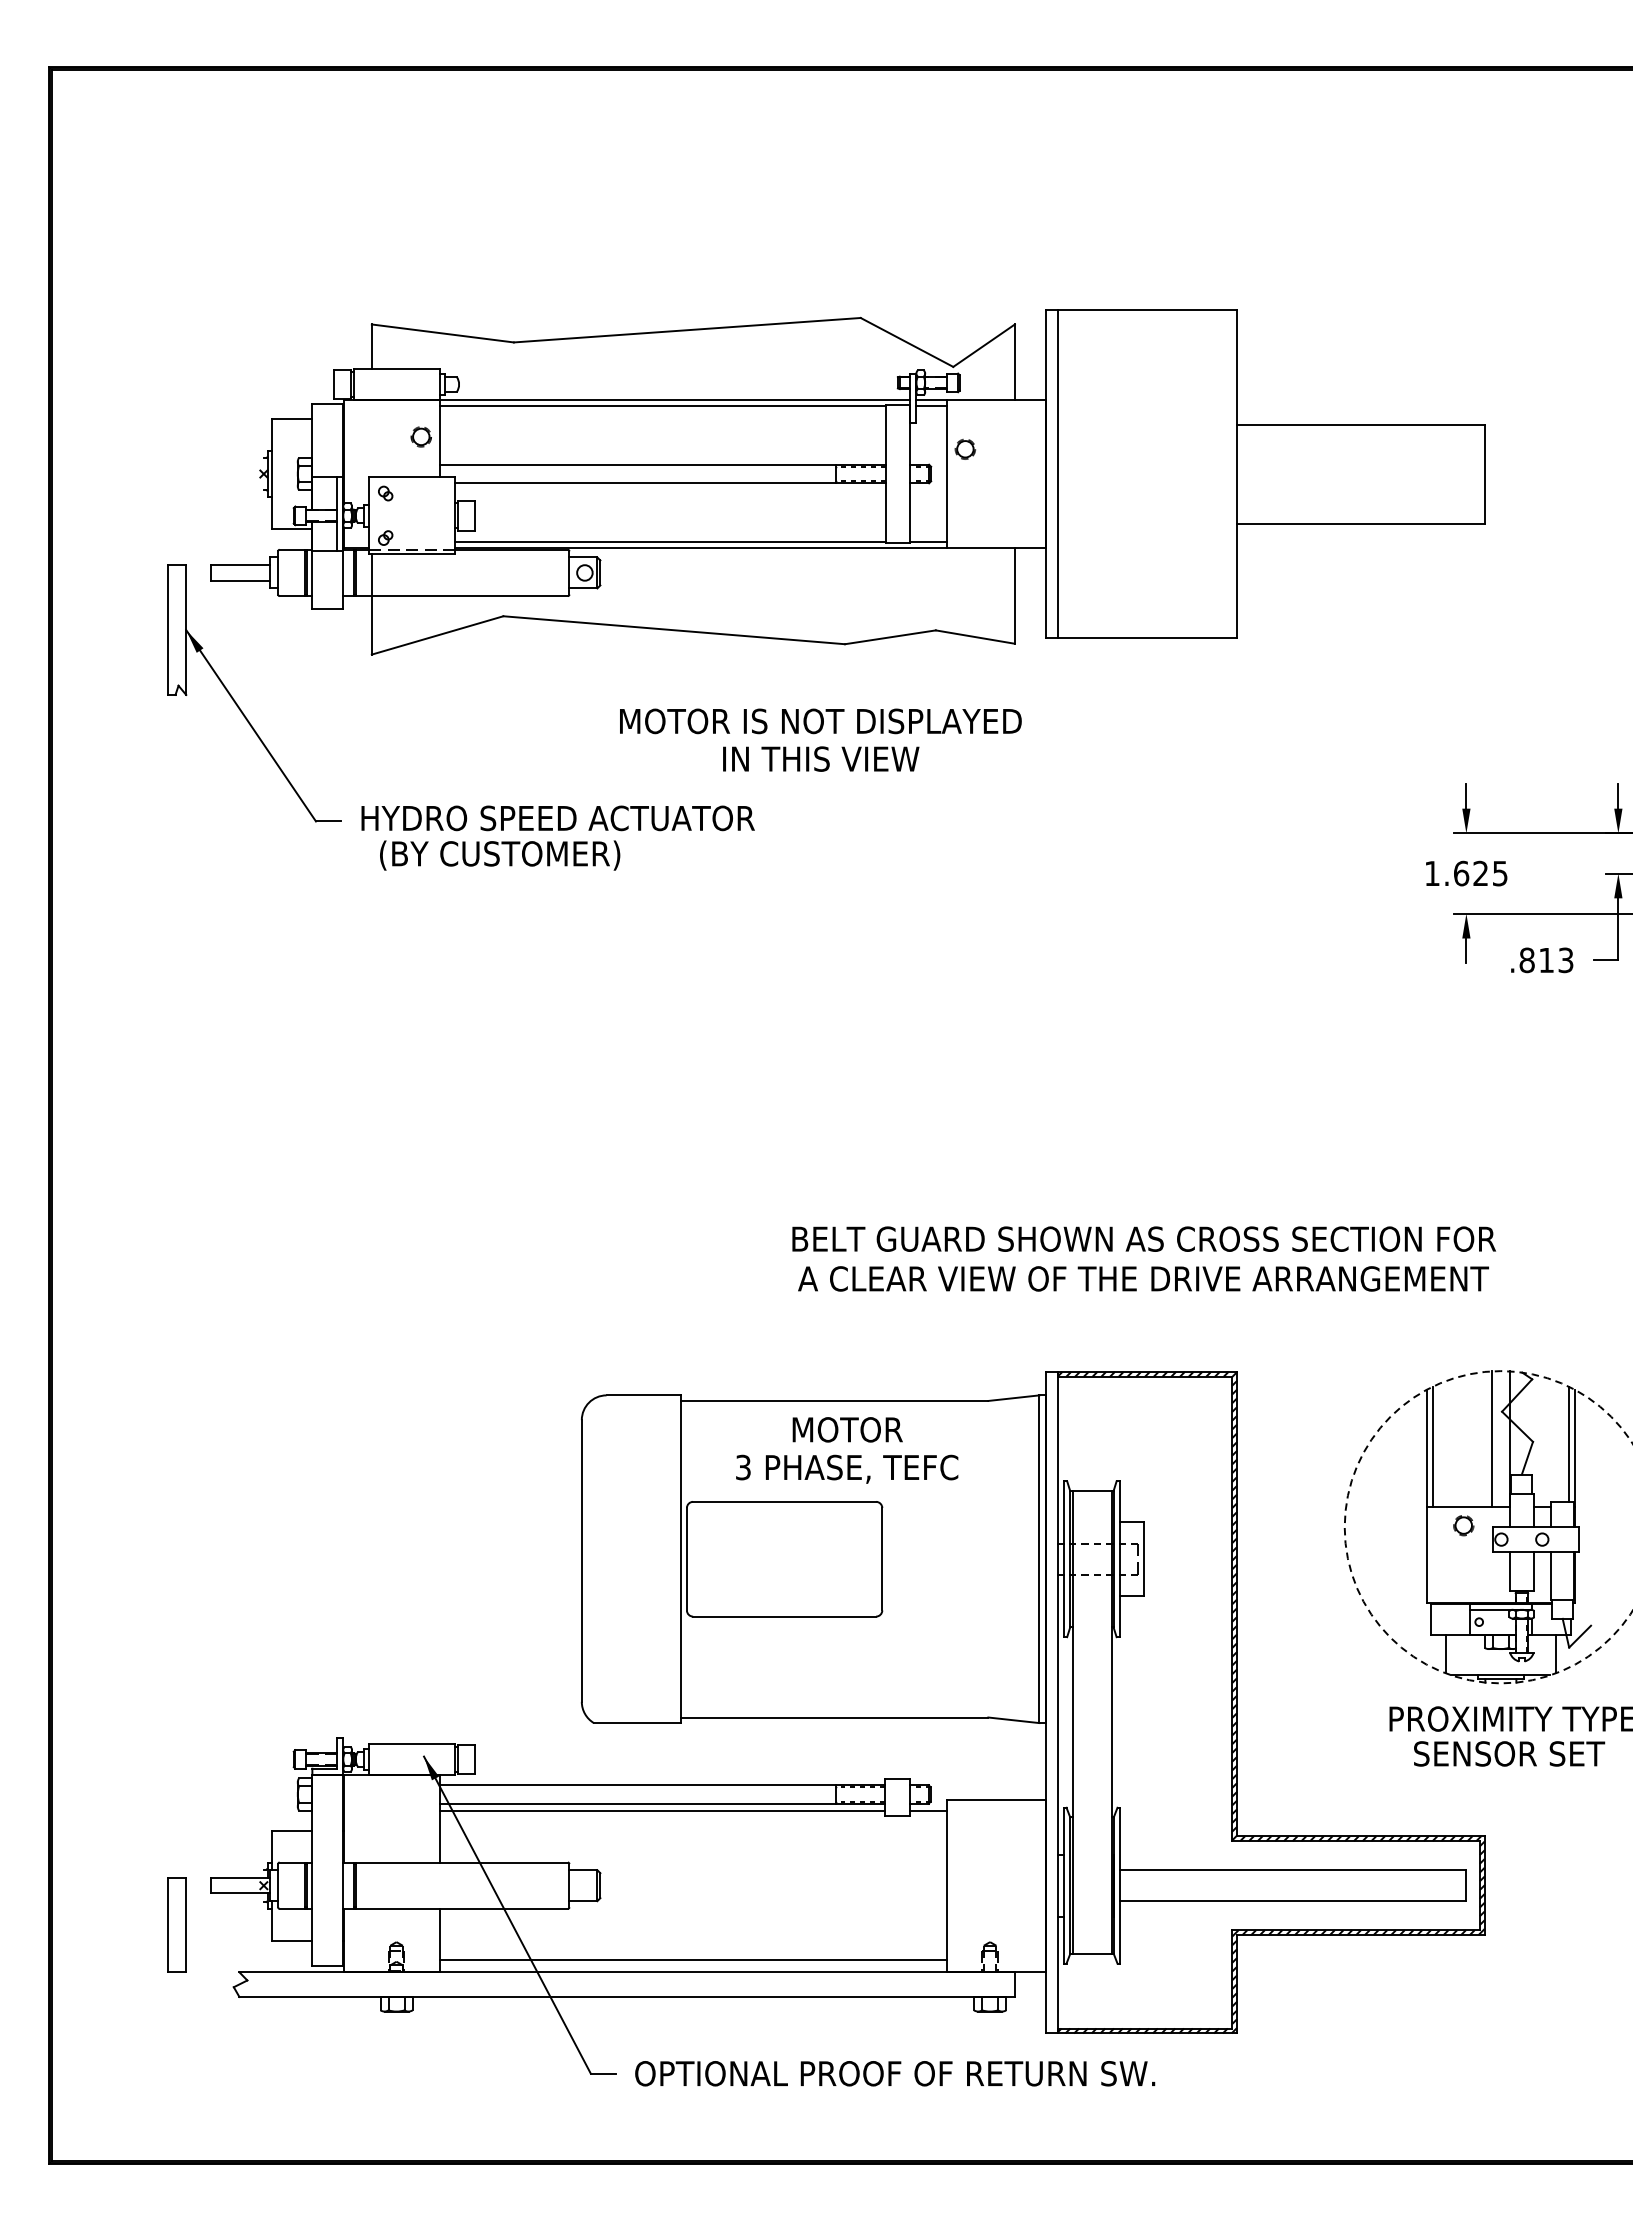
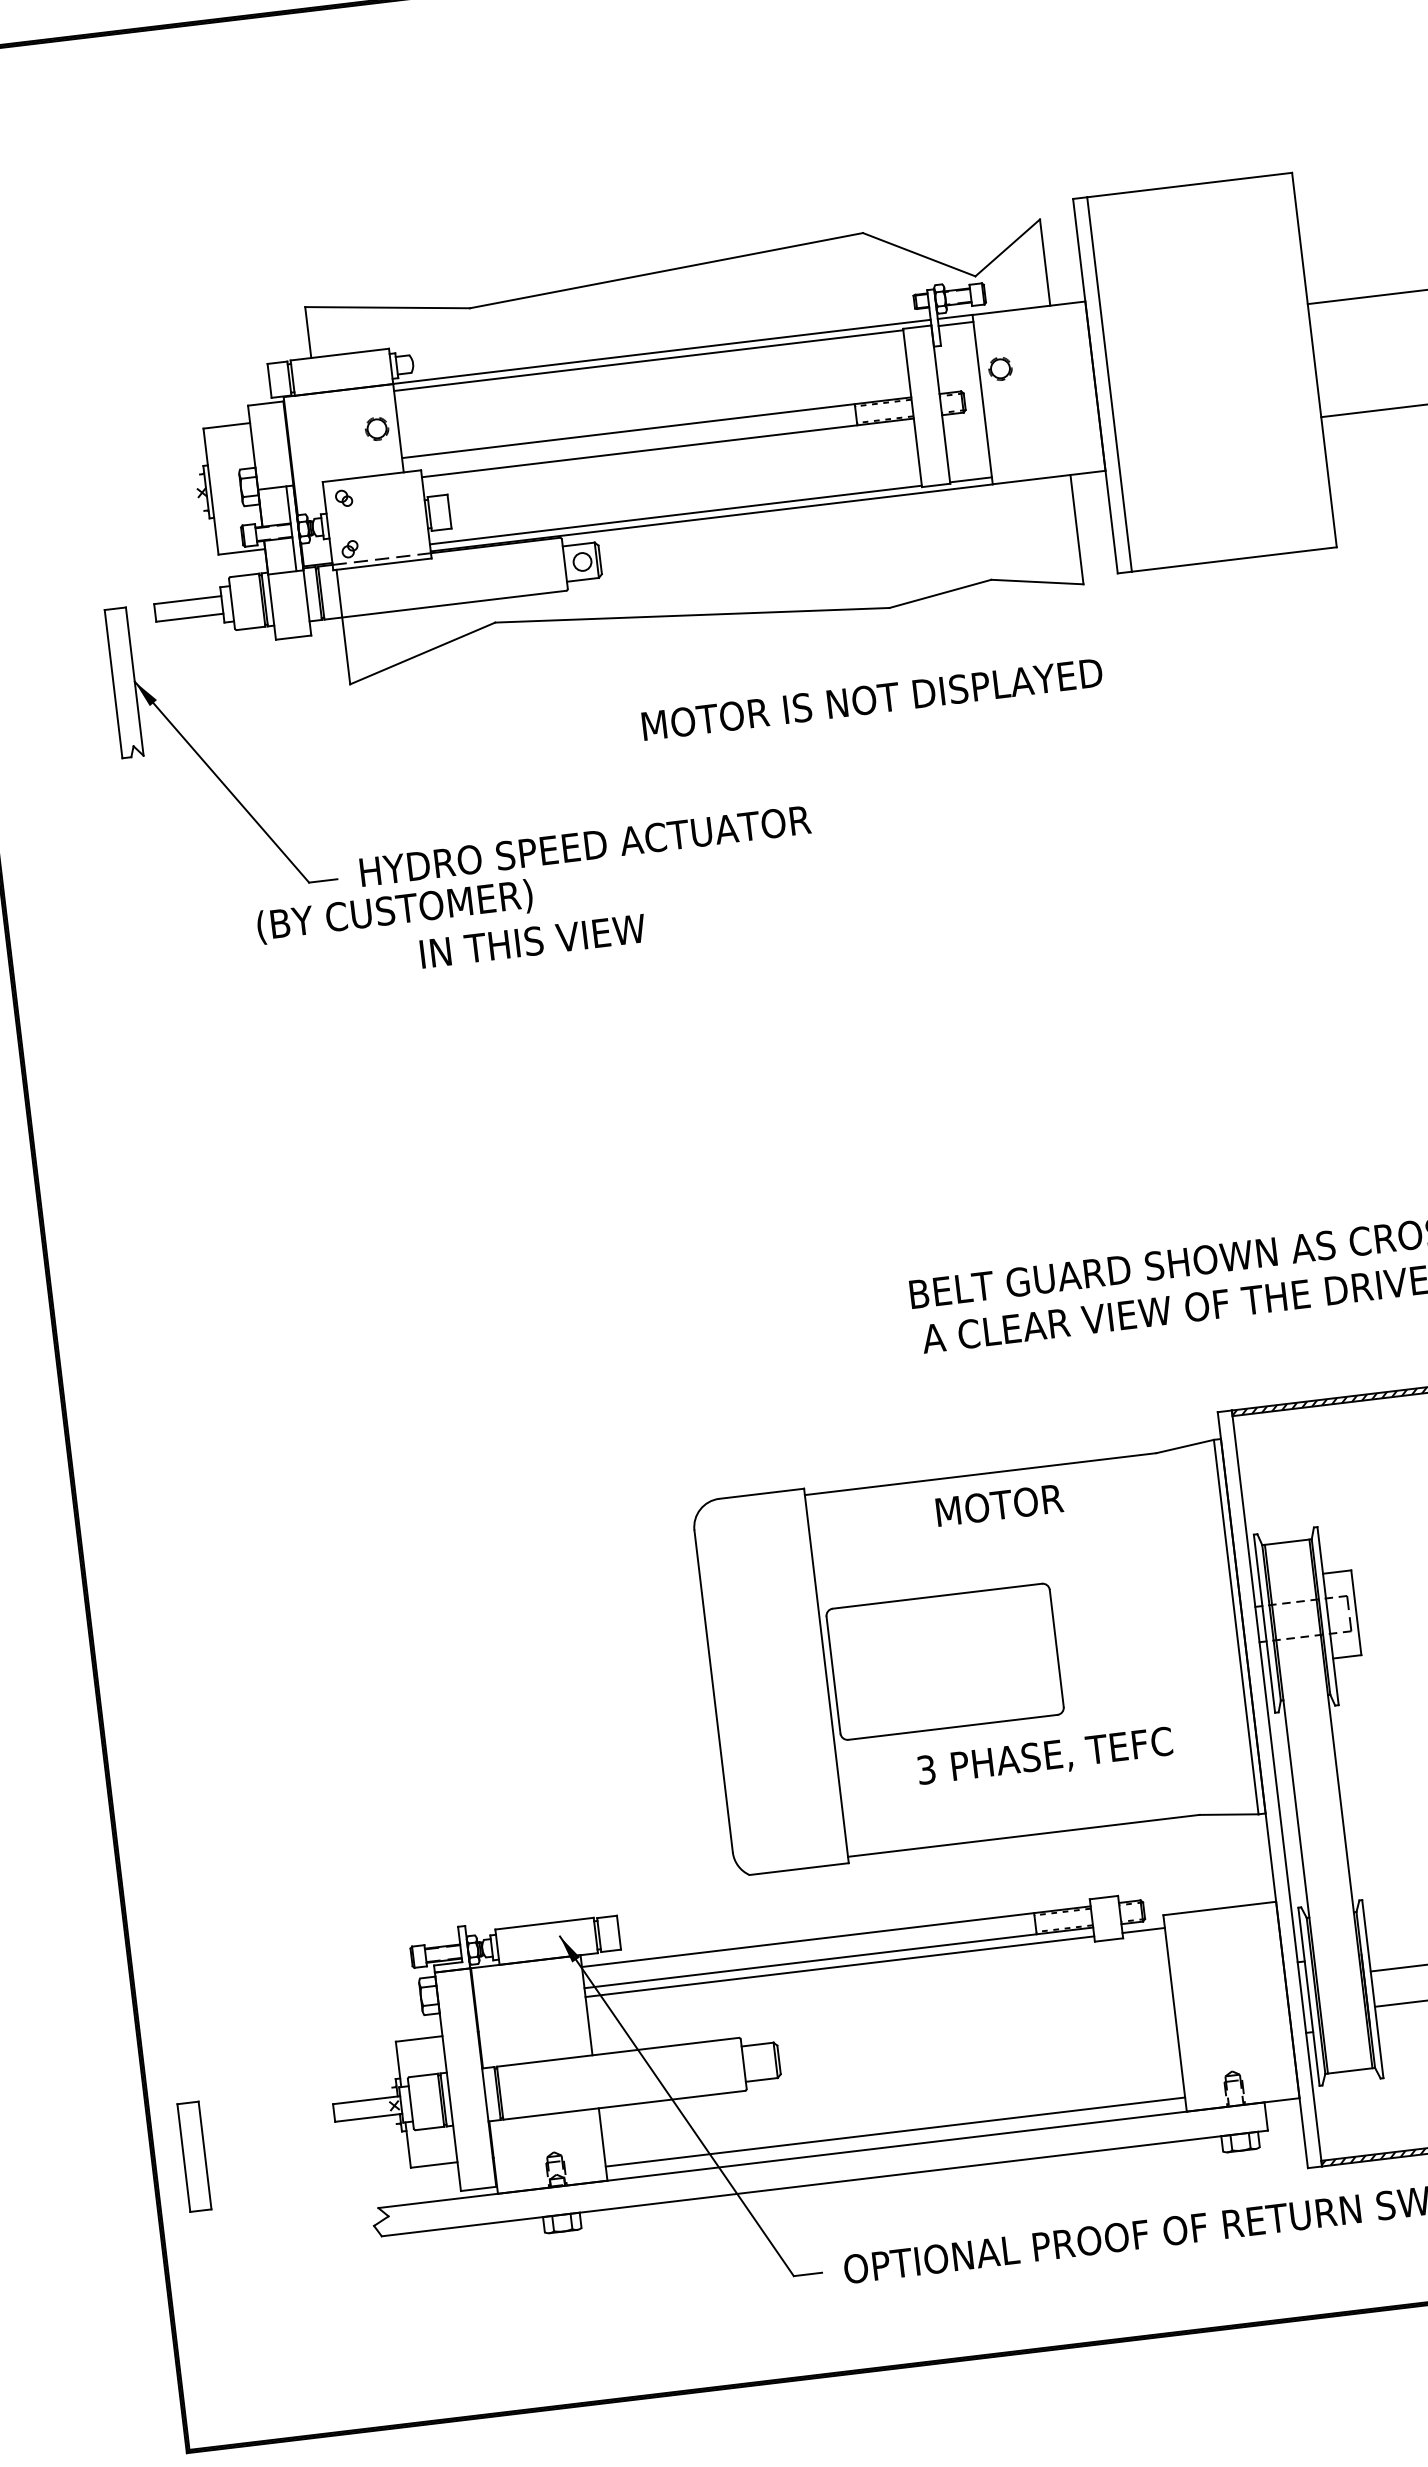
text: (821, 758) -> (533, 940), moved
text: (500, 855) -> (395, 911), moved
text: (847, 1468) -> (1045, 1756), moved
part: (176, 1924) -> (193, 2156), moved

